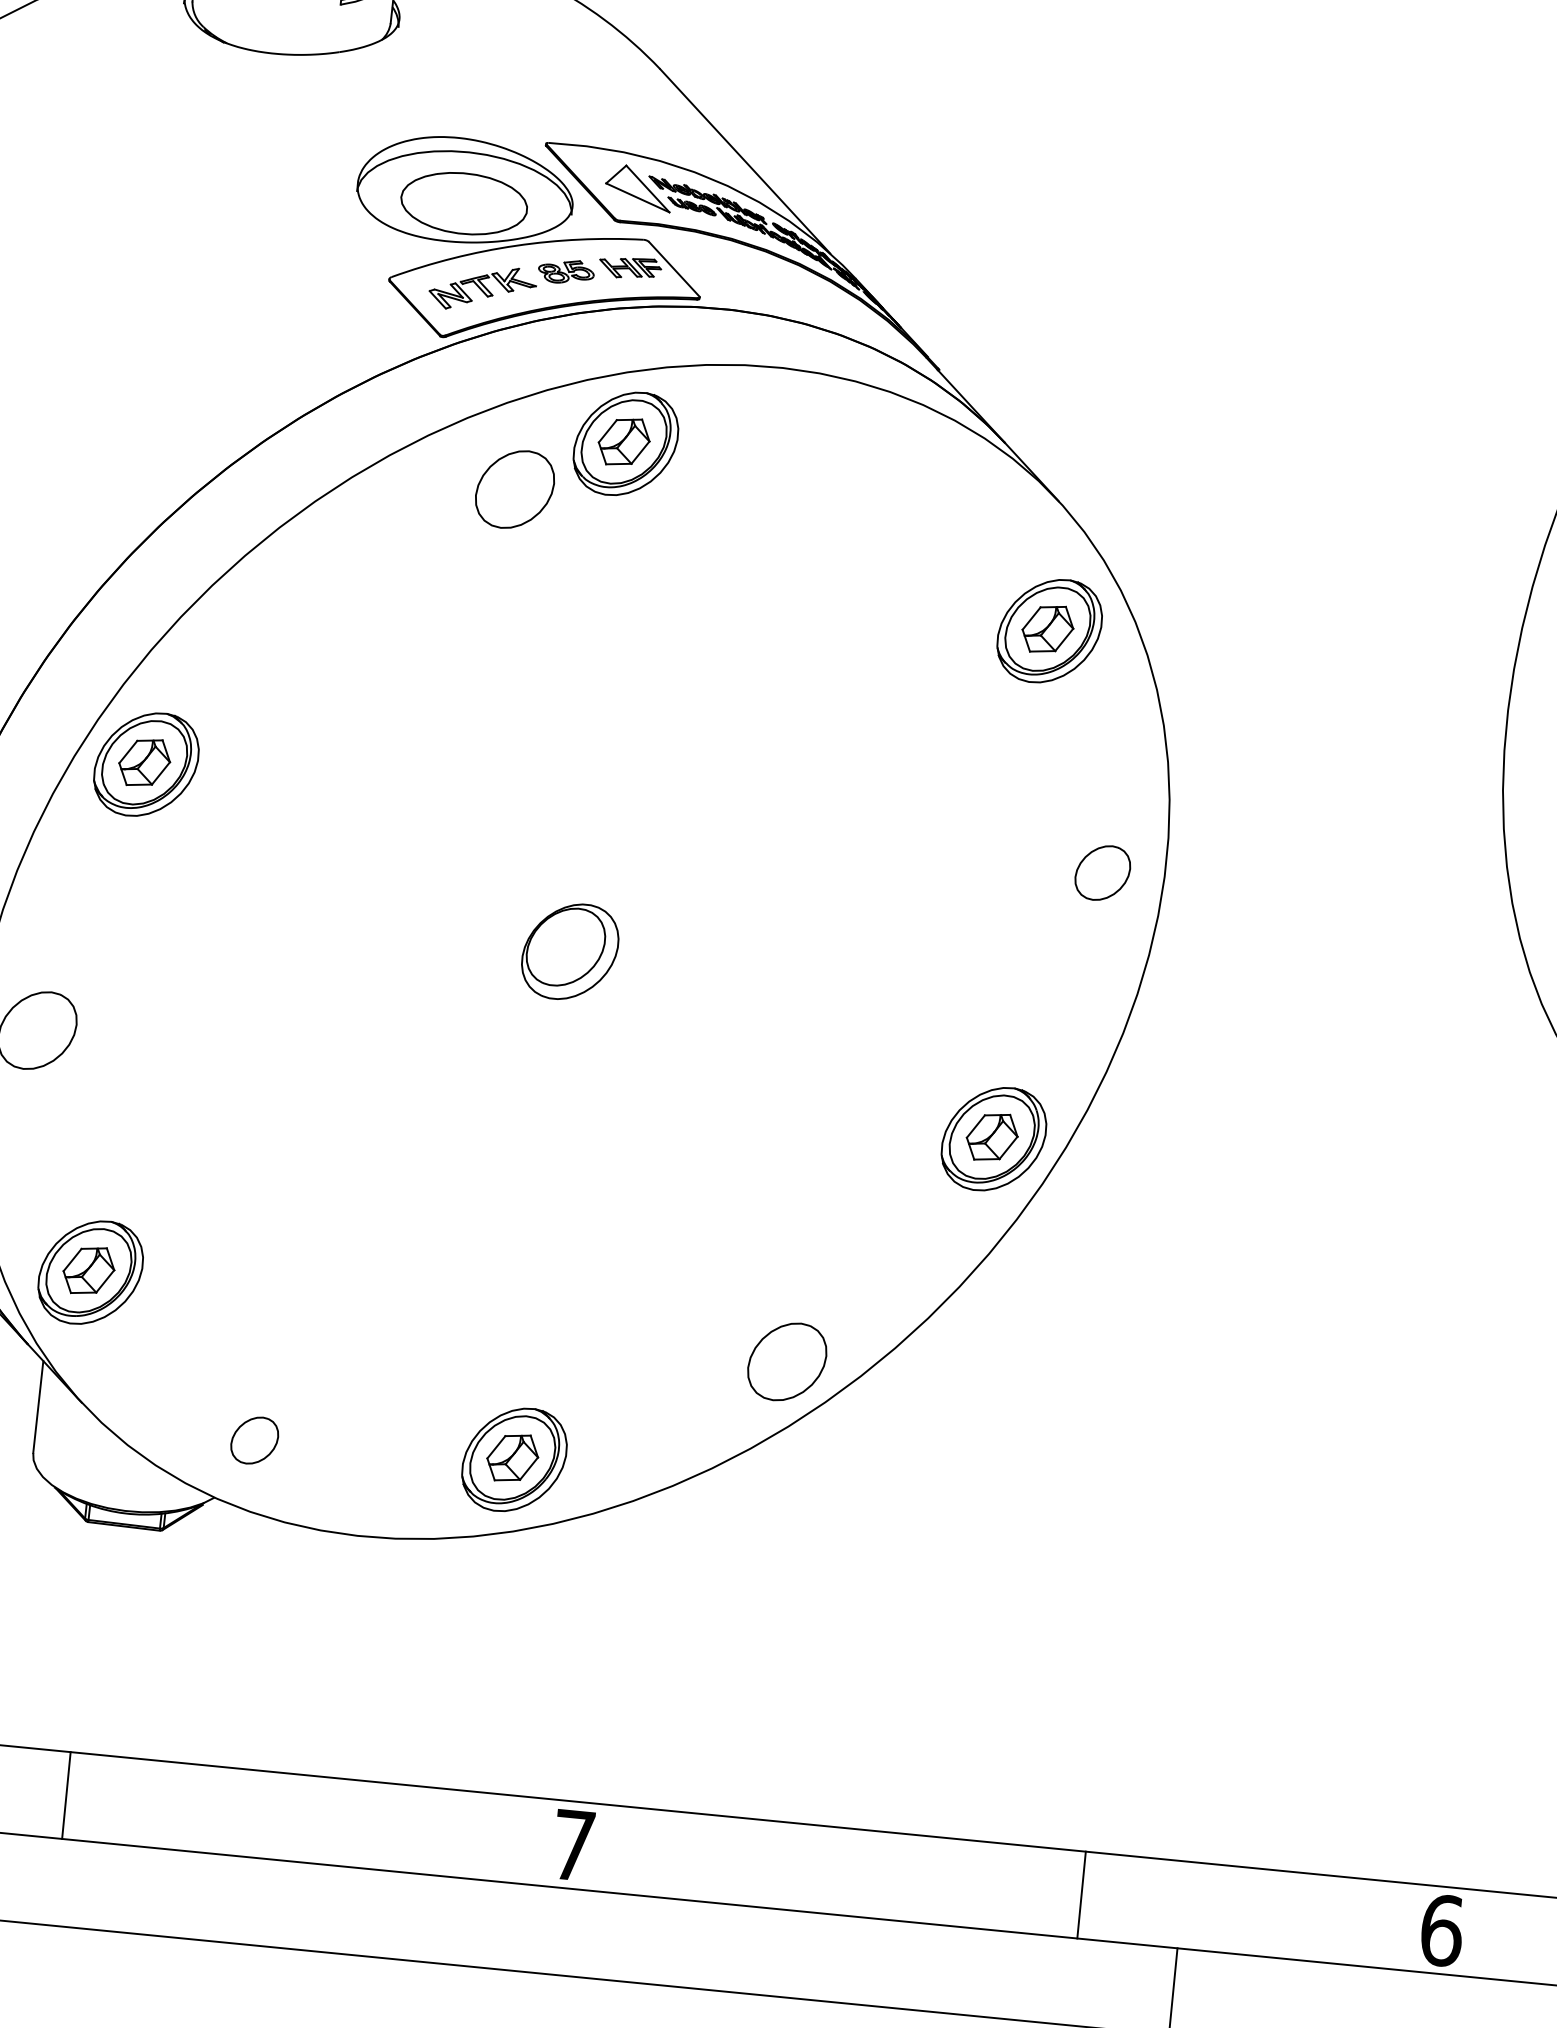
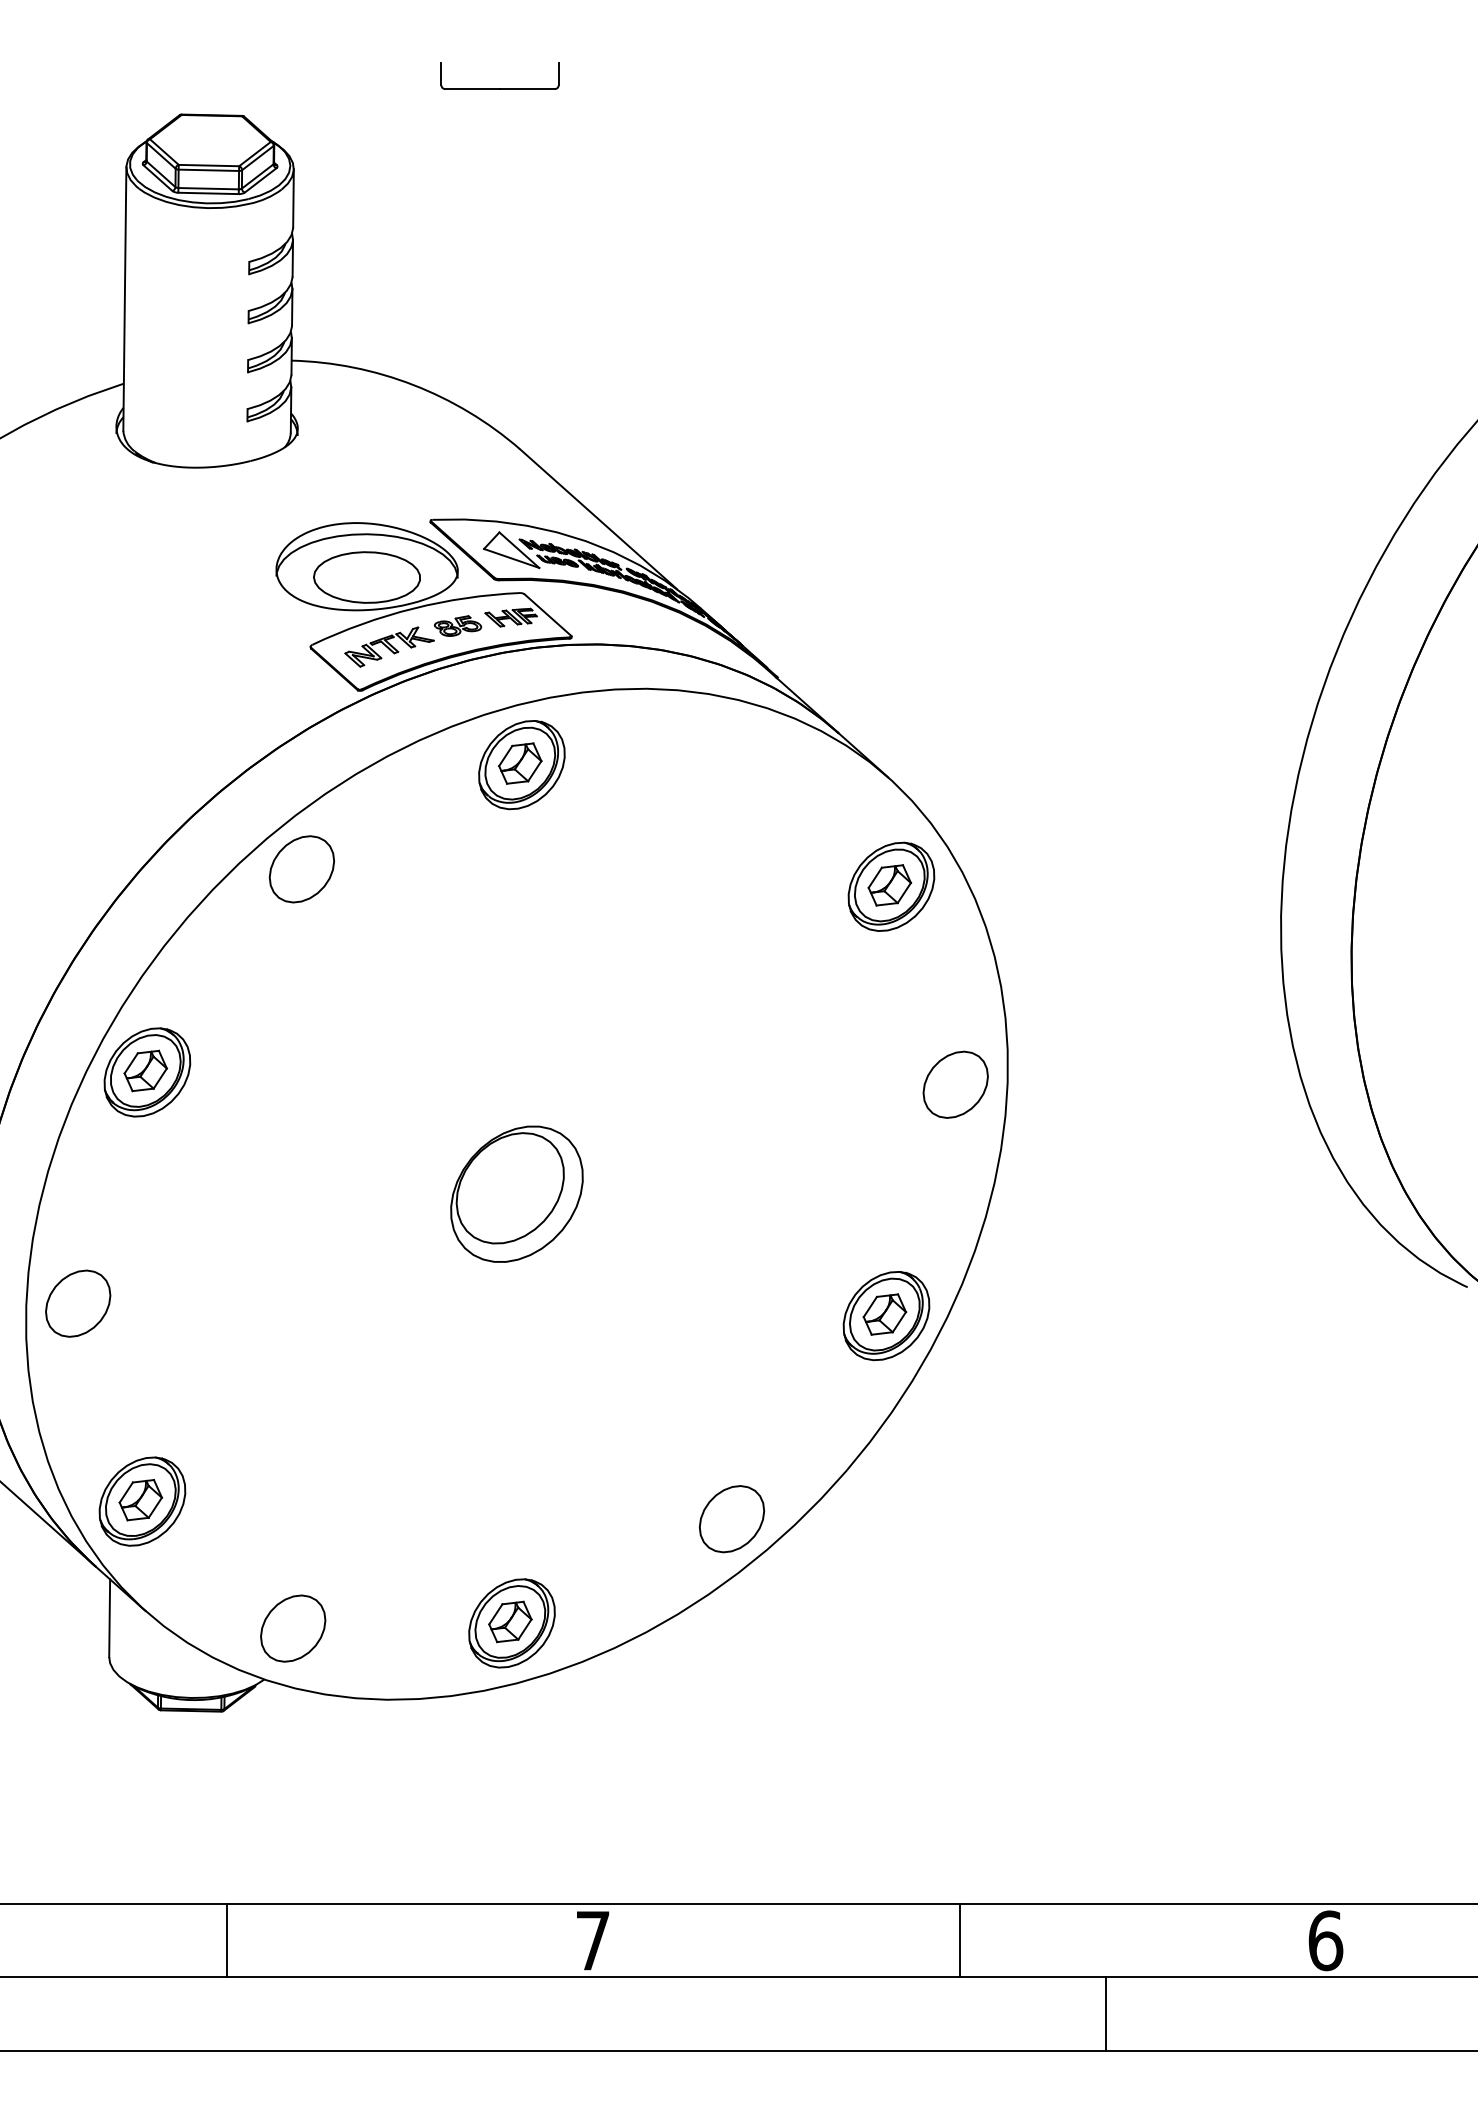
part: (514, 489) -> (301, 869), moved
part: (1102, 872) -> (955, 1084), size x1.43
part: (569, 950) -> (516, 1193), size x1.67
part: (254, 1440) -> (293, 1628), size x1.67
line: (65, 1795) -> (226, 1940), moved
line: (1081, 1894) -> (959, 1940), moved

